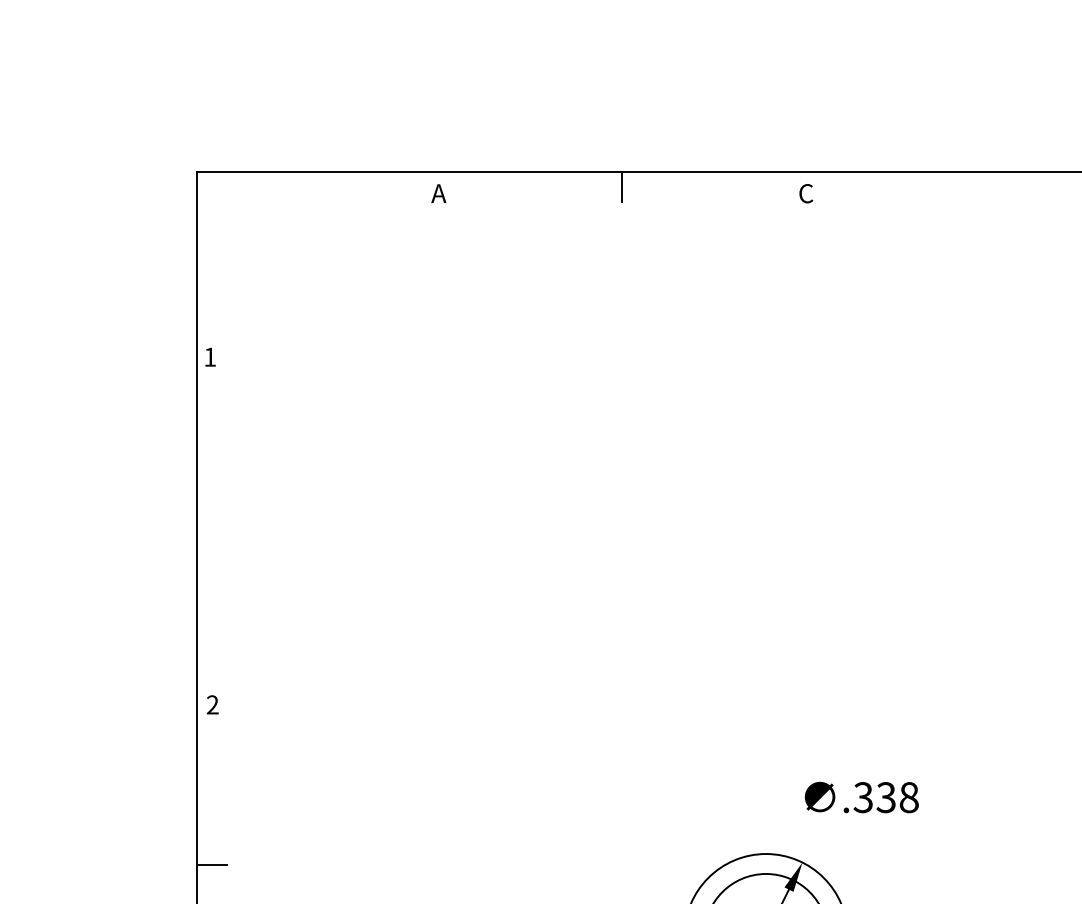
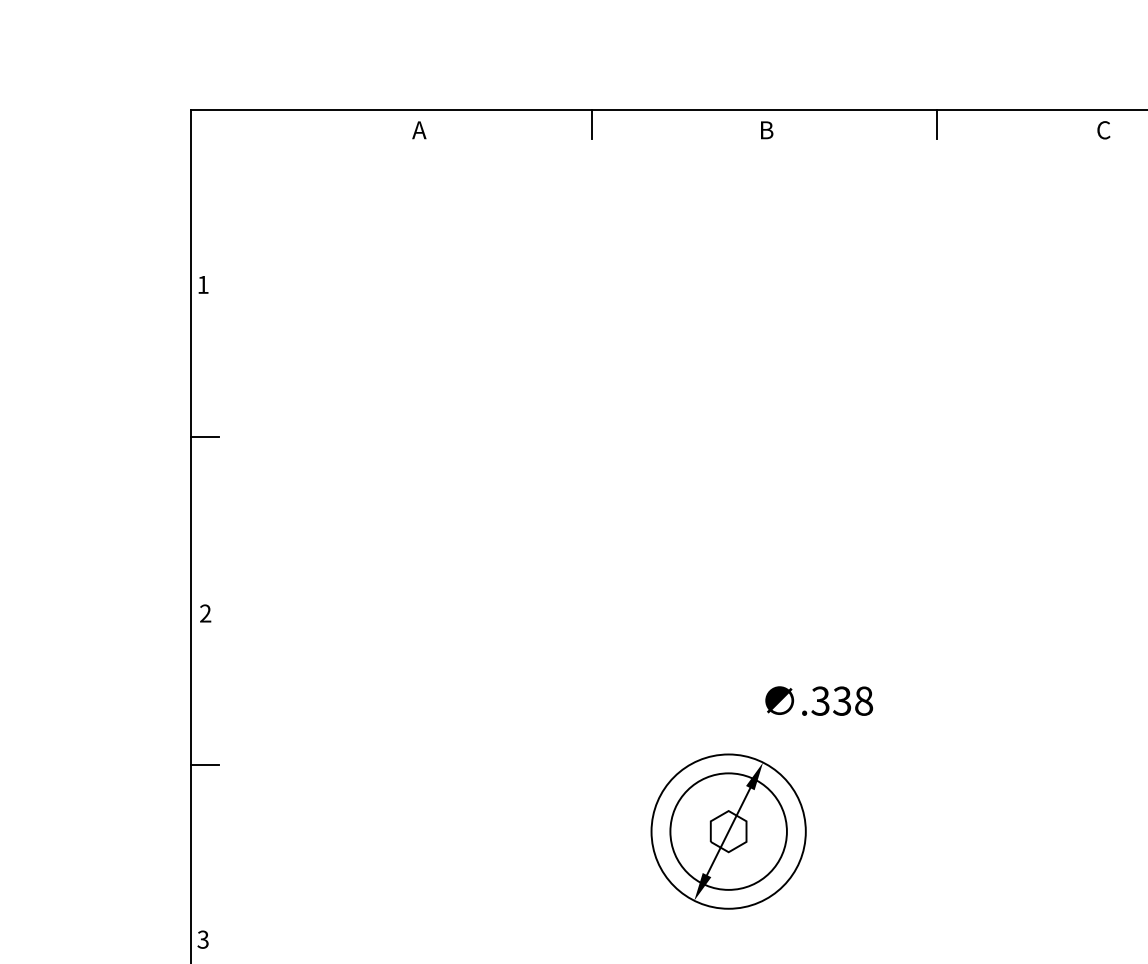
line: (985, 187) -> (936, 124), added
text: (806, 193) -> (766, 130), C -> B
line: (211, 518) -> (204, 437), added

